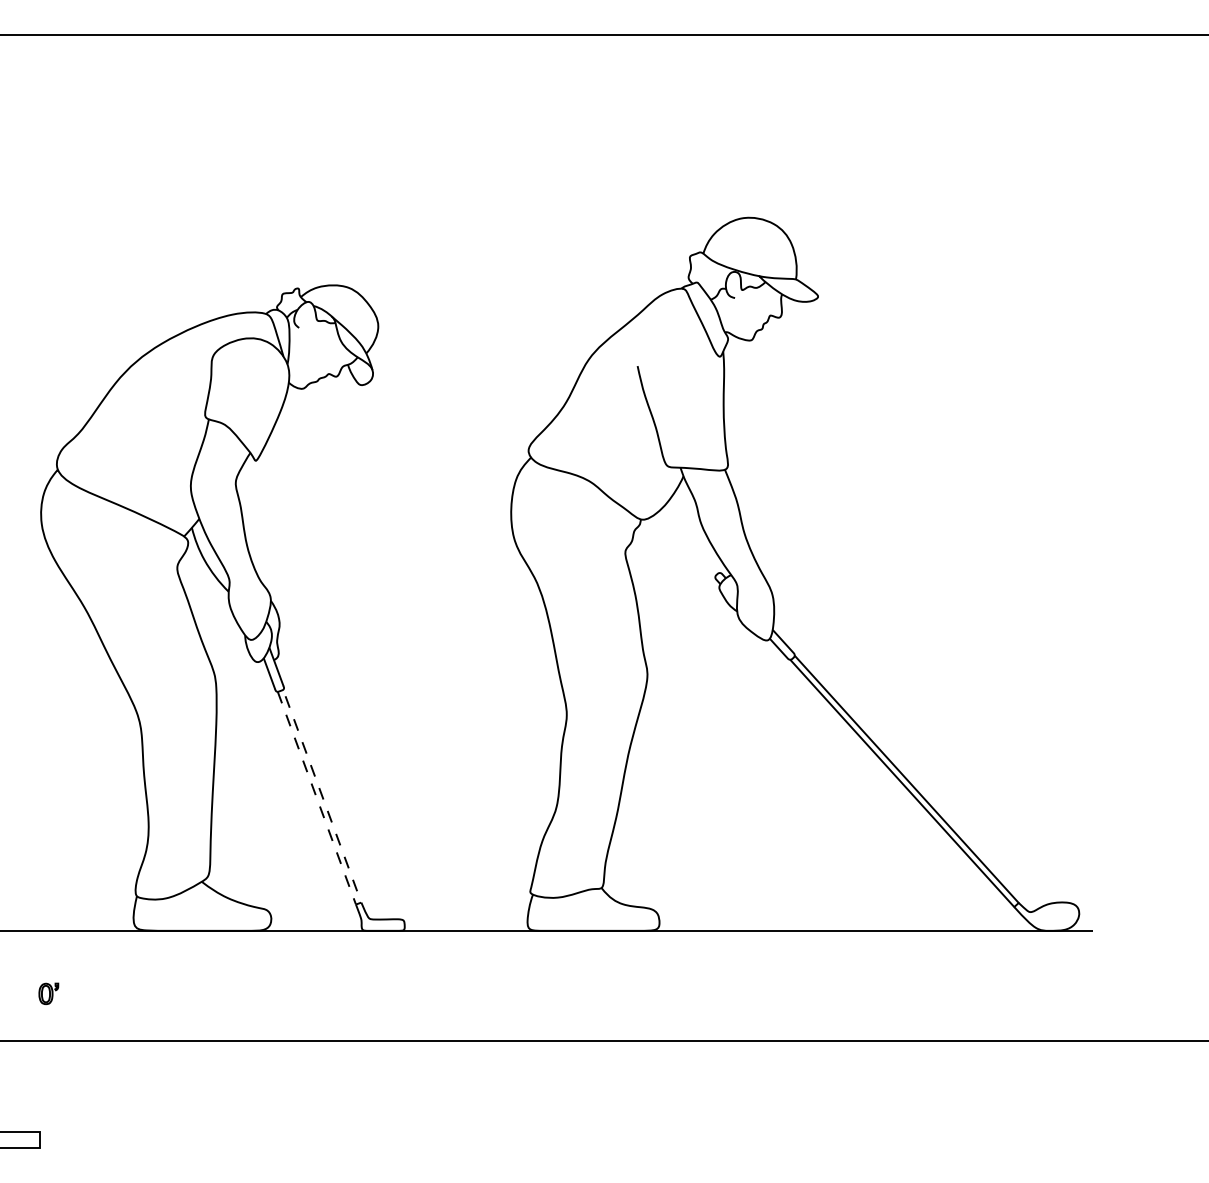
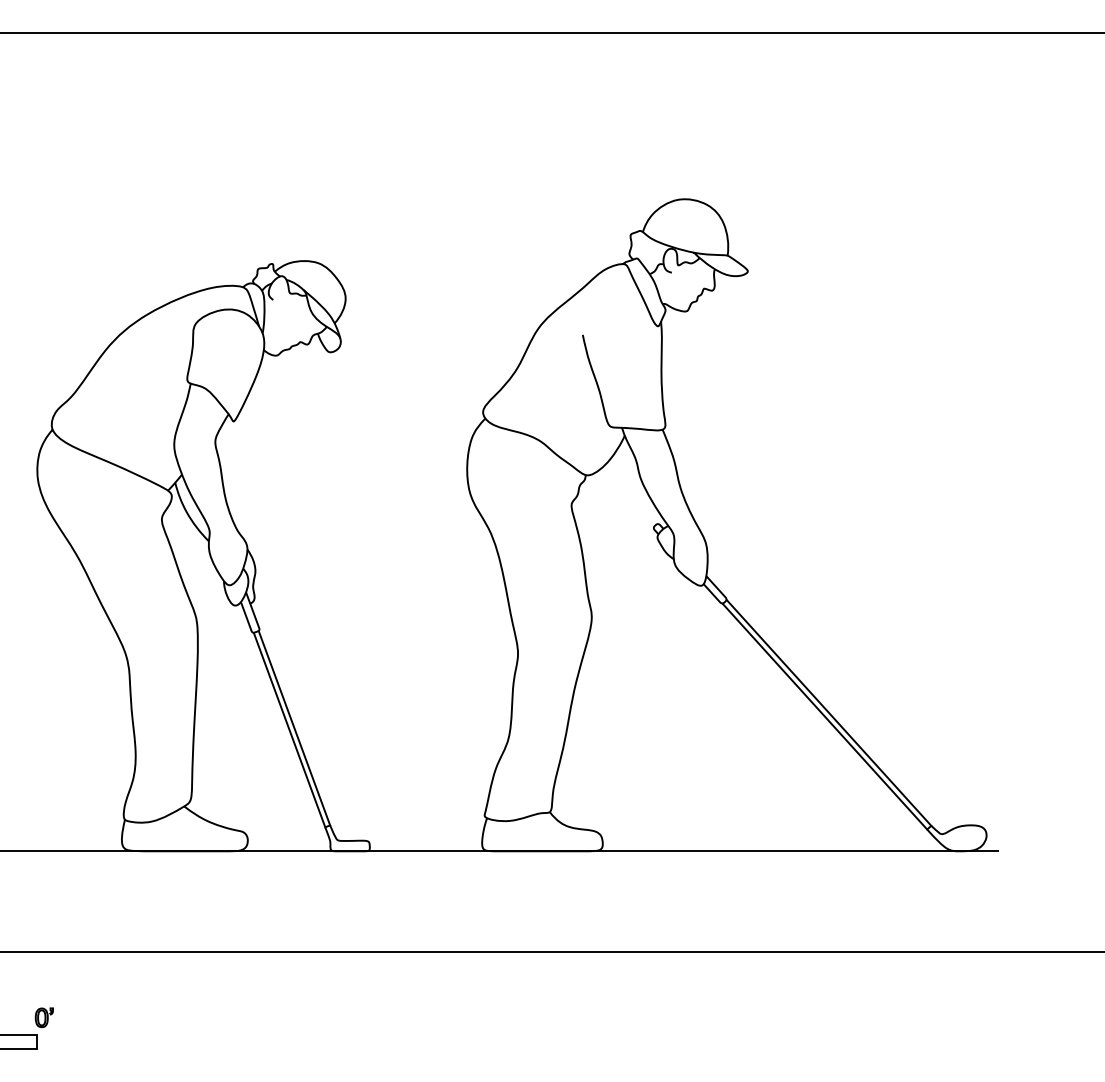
line: (358, 903) -> (327, 826), dashed -> solid
part: (48, 993) -> (44, 1017), moved

